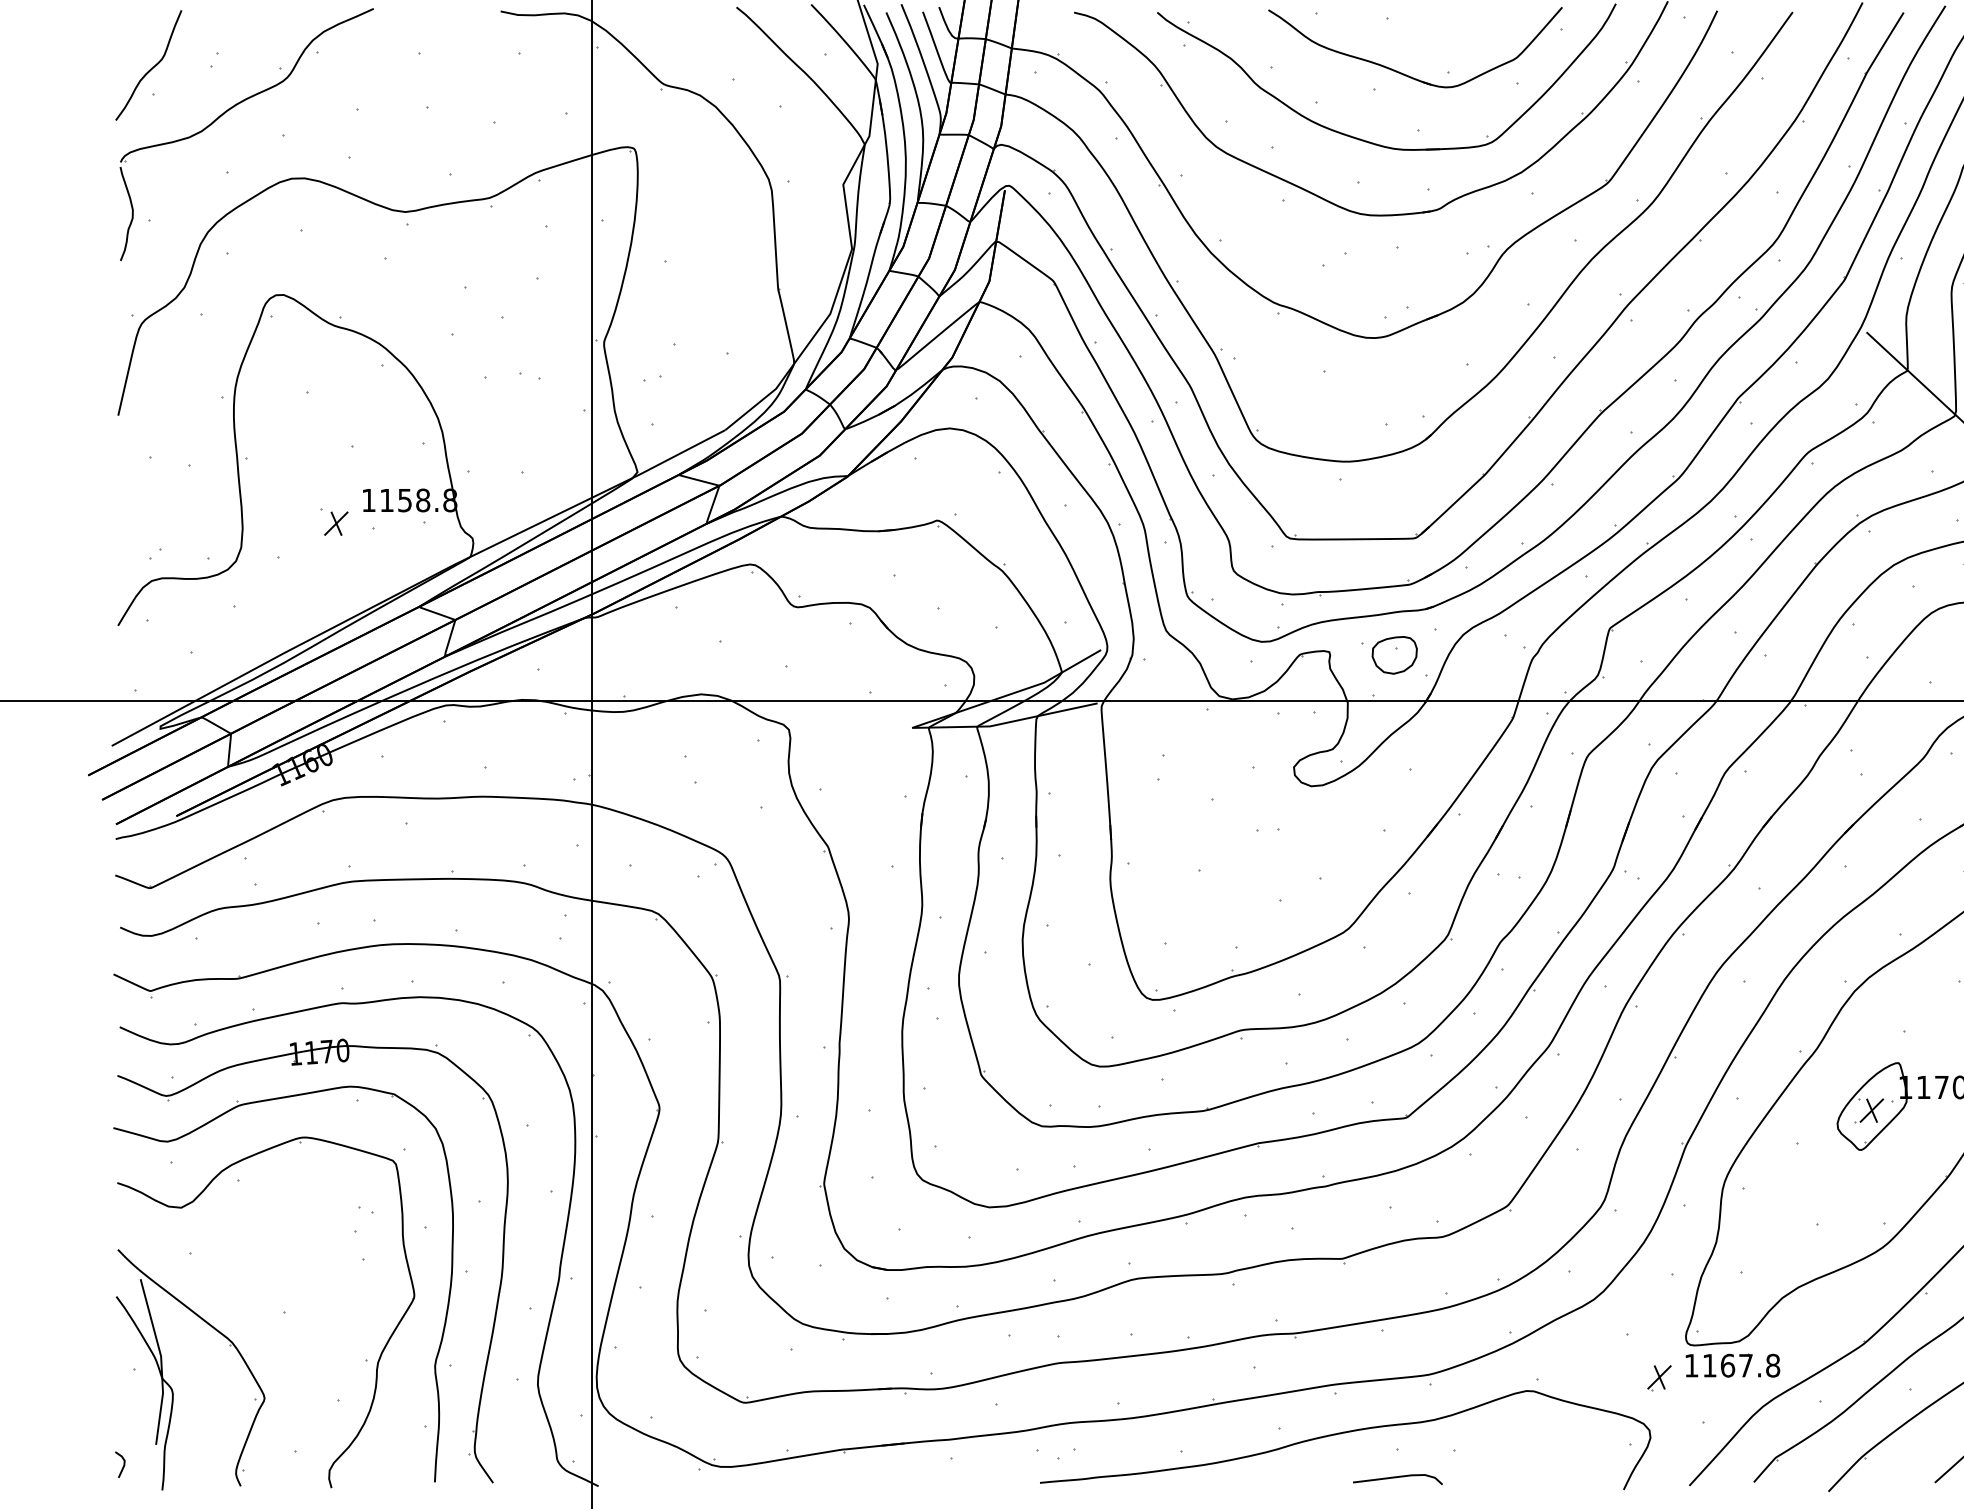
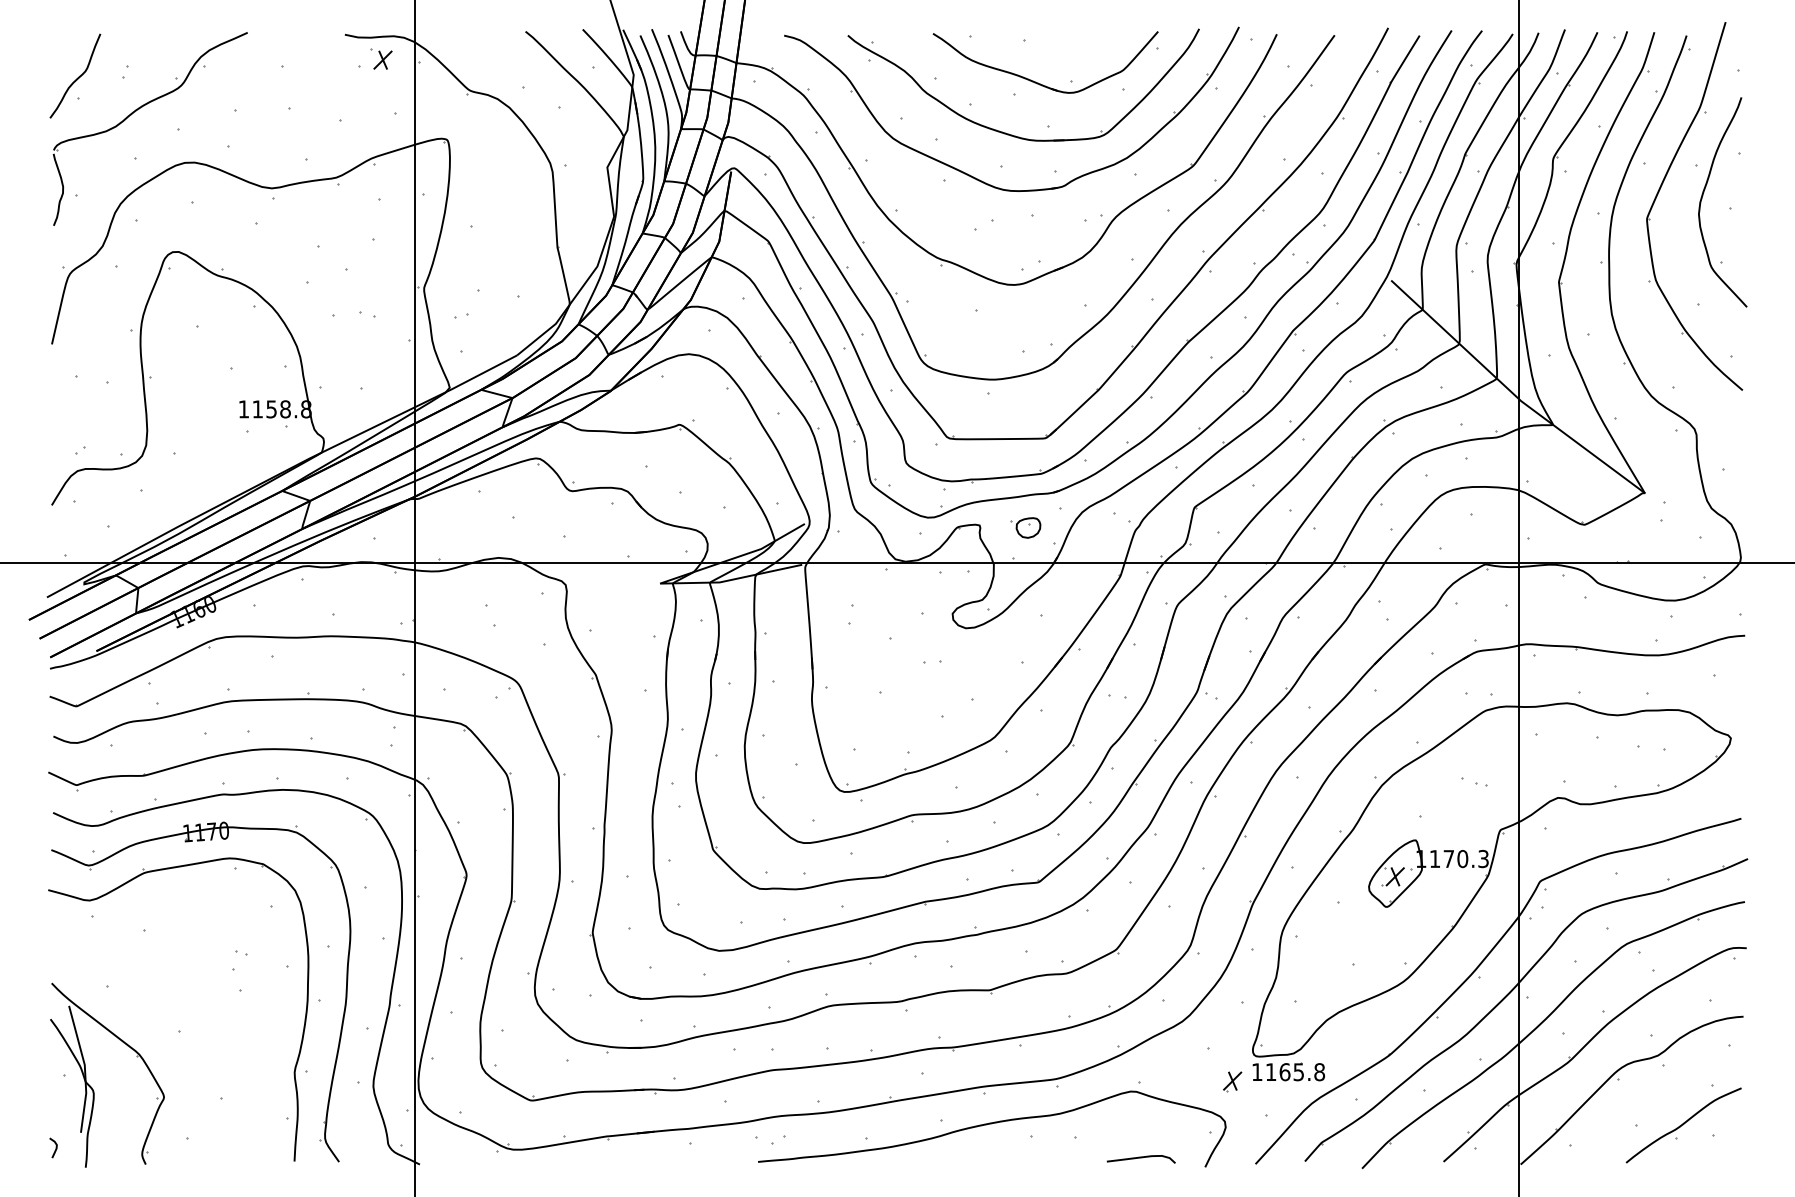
part: (334, 521) -> (381, 58), moved
part: (1389, 654) -> (1025, 527), size x0.7
part: (365, 1360) -> (241, 1068), removed
text: (1745, 1366) -> (1298, 1072), 1167.8 -> 1165.8
curve: (1396, 1478) -> (1140, 1158), moved

